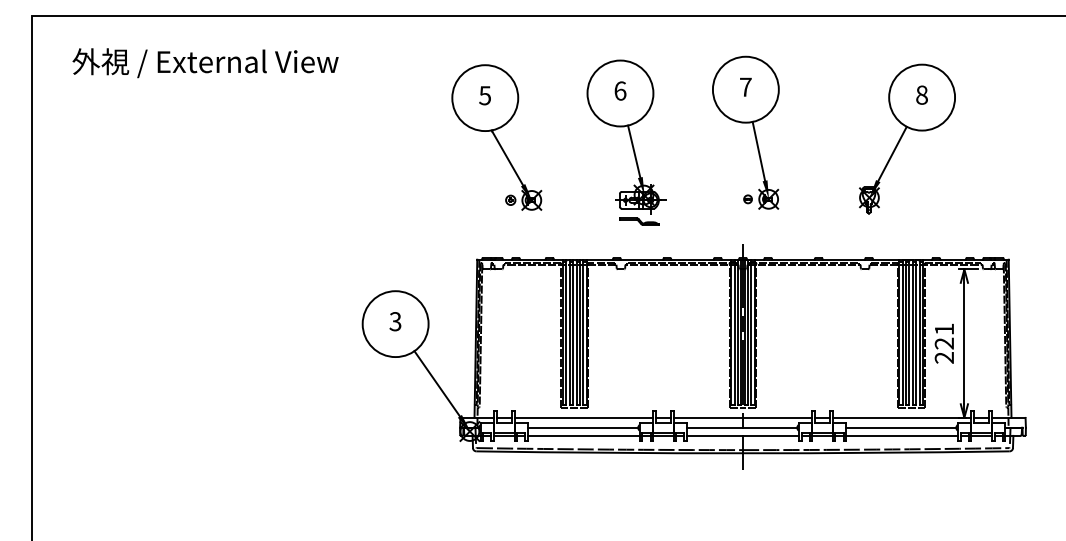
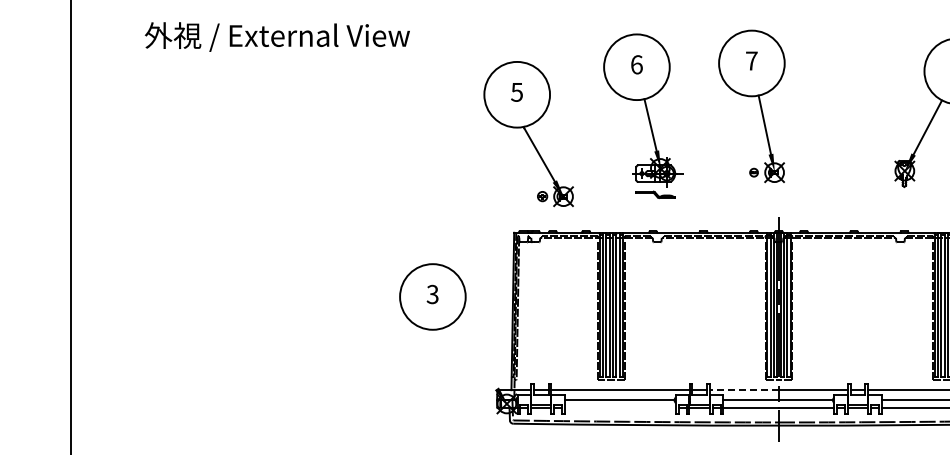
text: (205, 63) -> (277, 37), moved
part: (753, 131) -> (759, 105), moved
part: (496, 137) -> (528, 133), moved
part: (626, 142) -> (642, 116), moved
line: (436, 383) -> (473, 356), removed
line: (708, 417) -> (744, 389), solid -> dashed
line: (583, 435) -> (620, 407), removed

